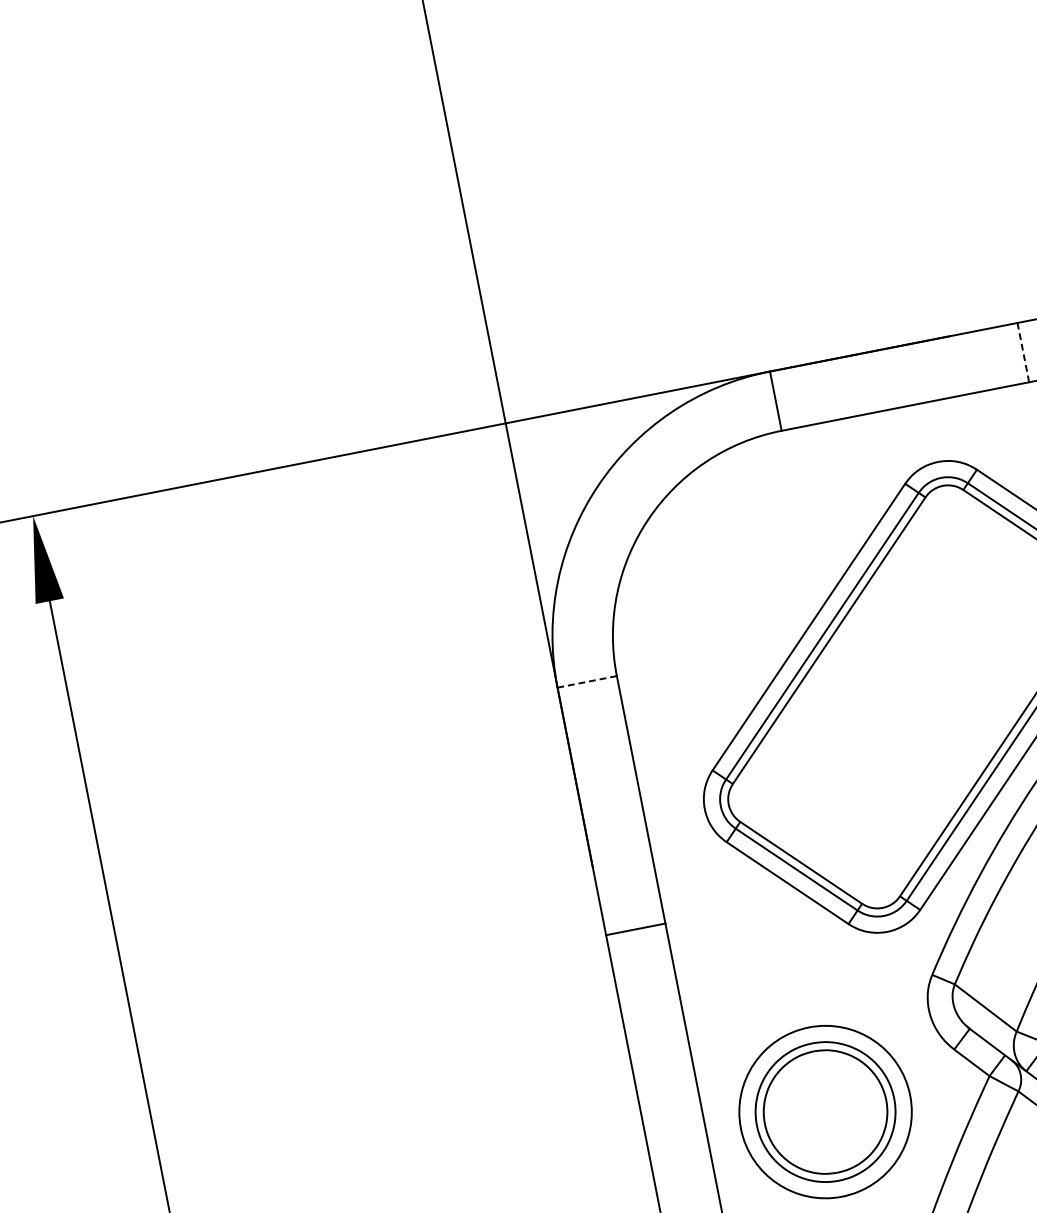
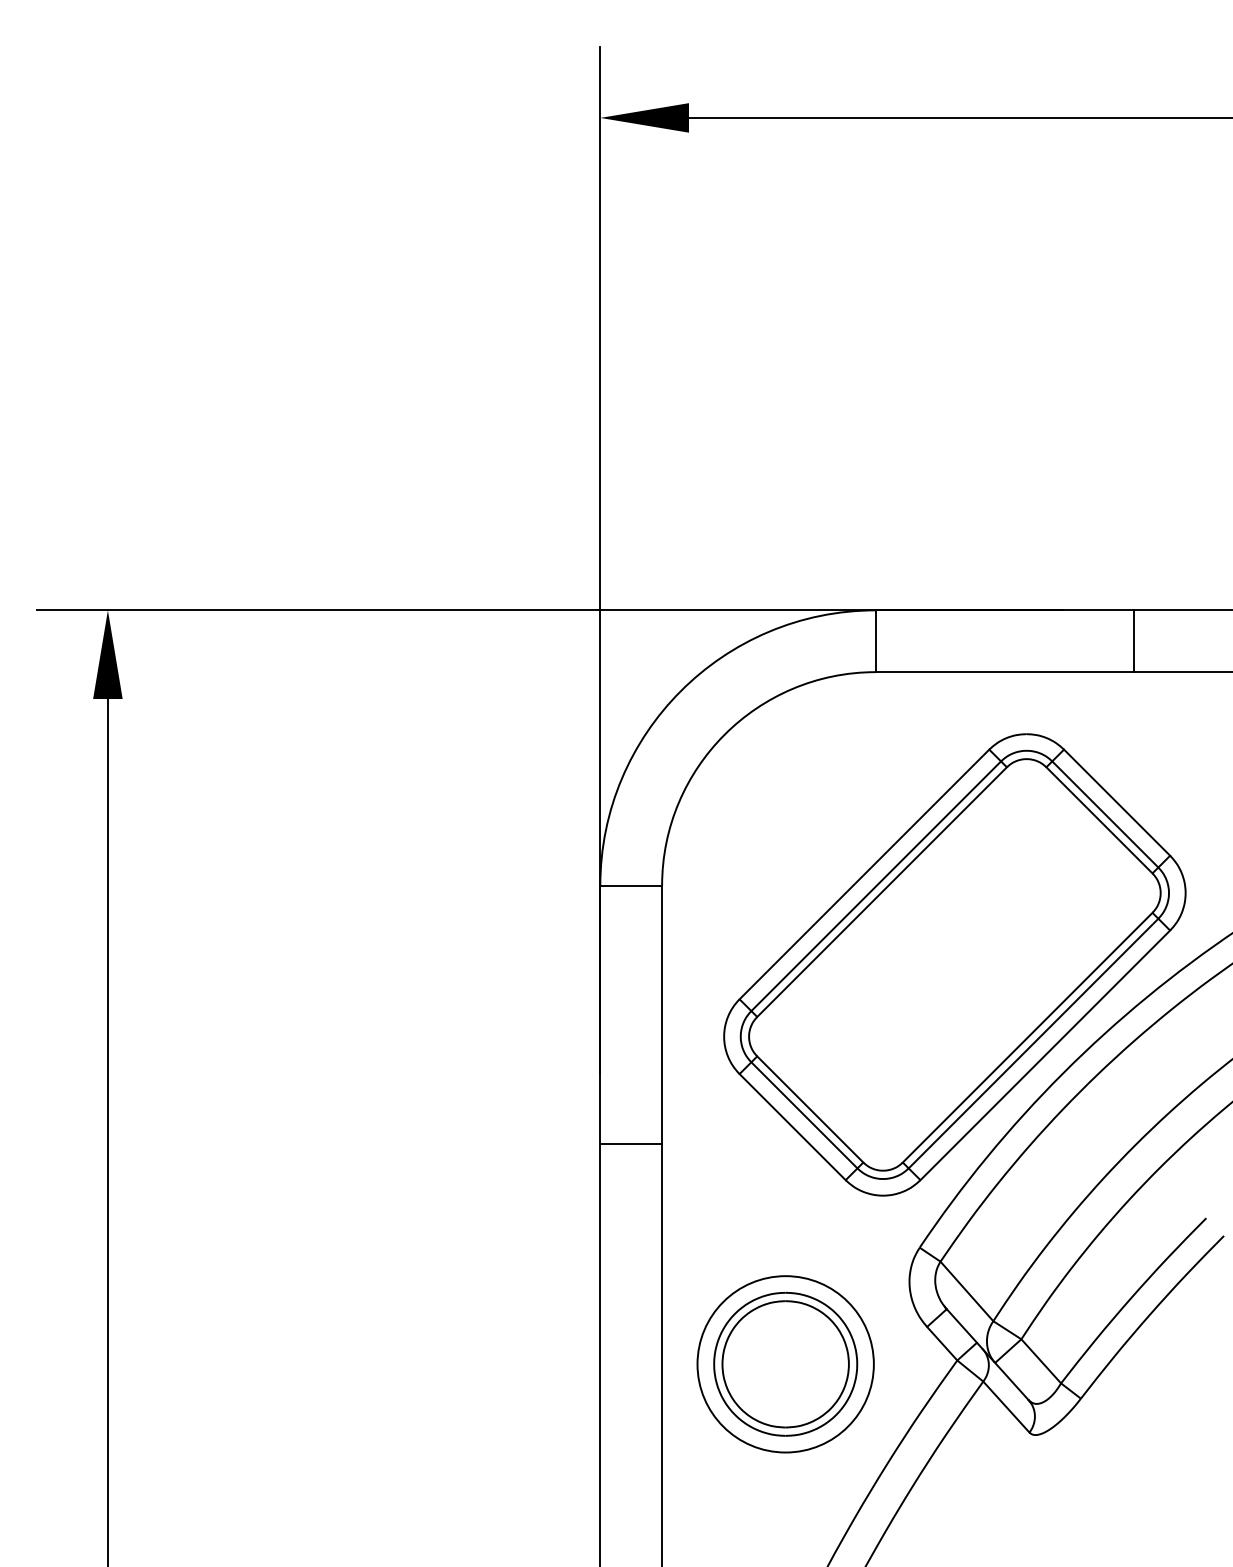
line: (1023, 352) -> (1133, 641), dashed -> solid
line: (587, 681) -> (631, 885), dashed -> solid

